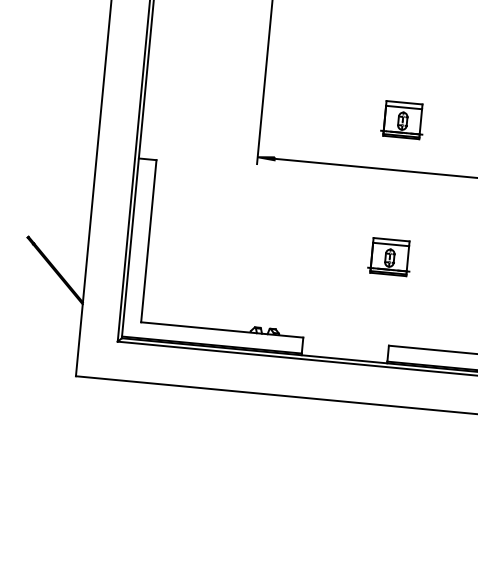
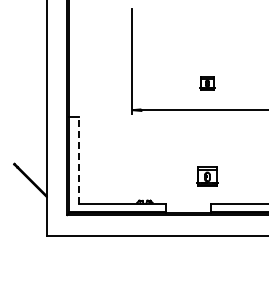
part: (402, 120) -> (207, 83), size x0.7
line: (148, 239) -> (78, 159), solid -> dashed
part: (390, 256) -> (207, 176), moved

